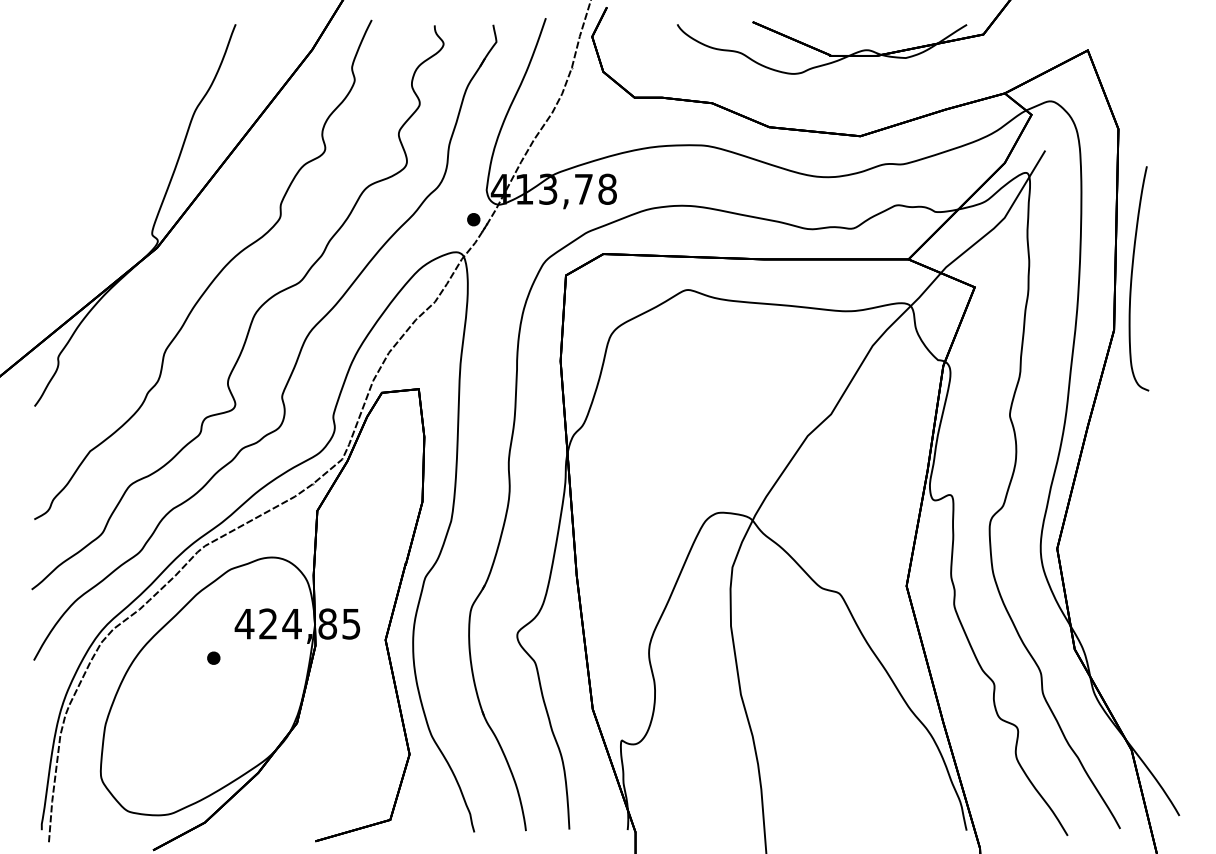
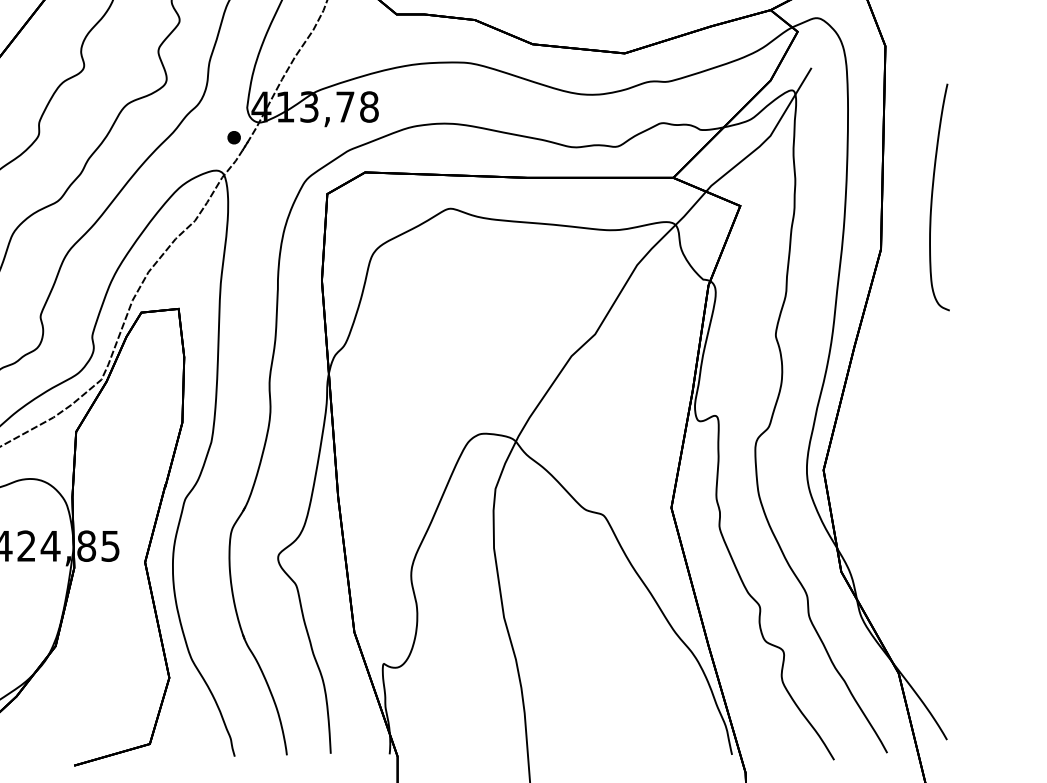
curve: (1132, 278) -> (932, 197), moved

